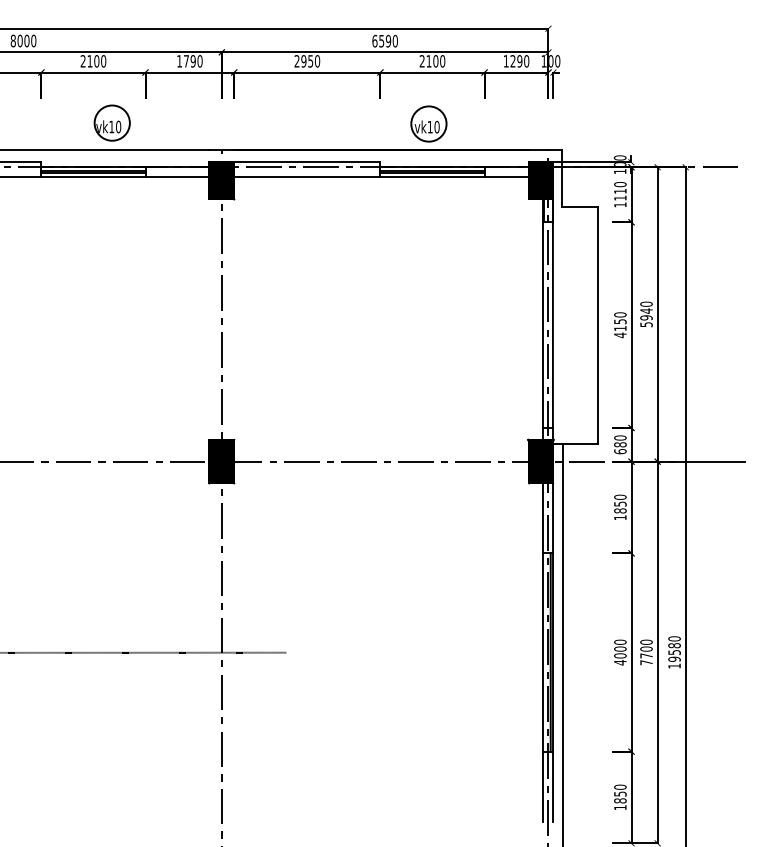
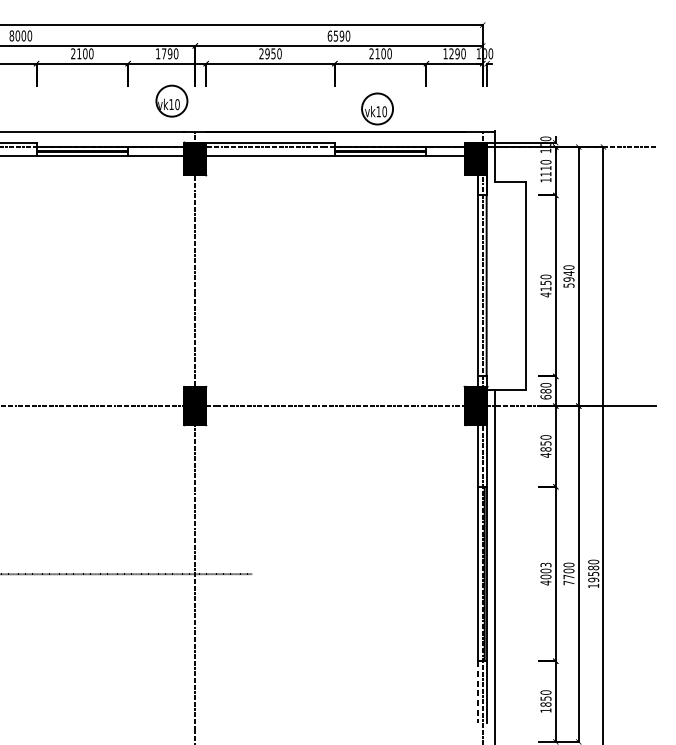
part: (111, 122) -> (171, 100), moved
text: (620, 517) -> (546, 455), 1850 -> 4850
text: (620, 641) -> (546, 564), 4000 -> 4003
line: (543, 786) -> (478, 691), solid -> dashed

